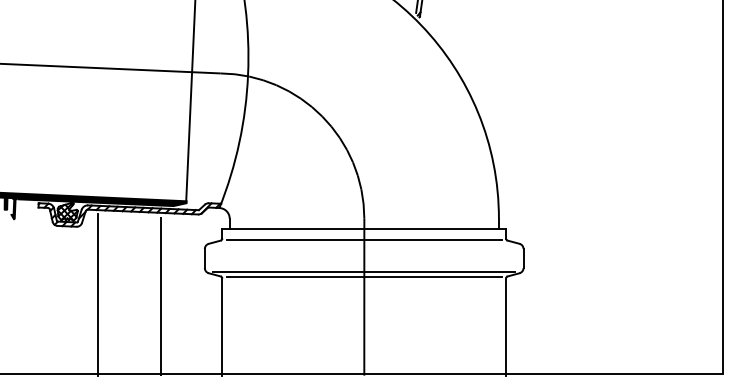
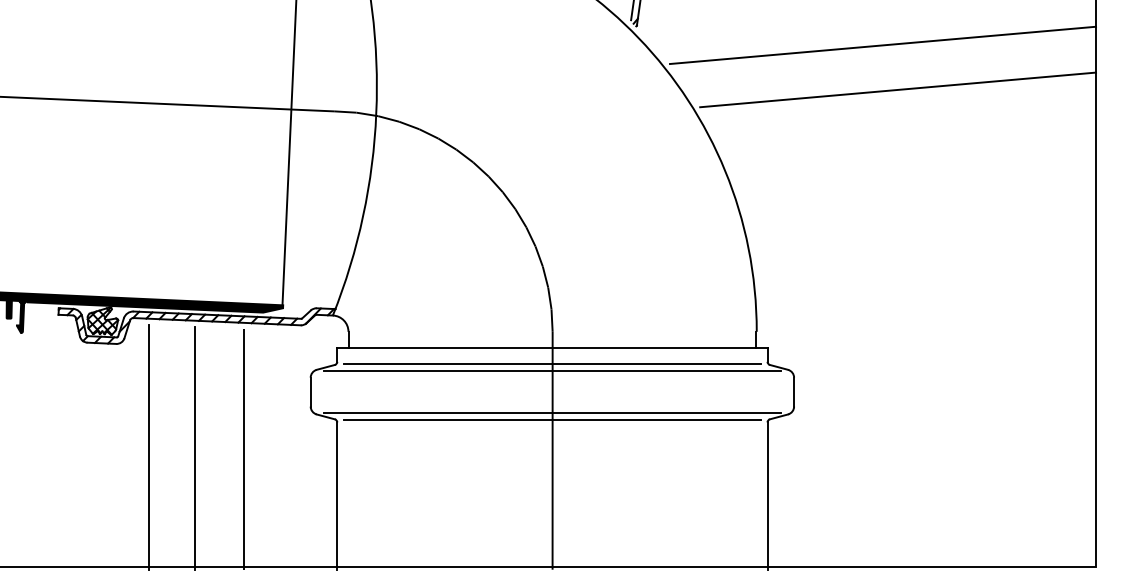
line: (581, 29) -> (881, 44), added
line: (591, 58) -> (897, 88), added
line: (363, 244) -> (551, 370), added
line: (128, 295) -> (194, 448), added

